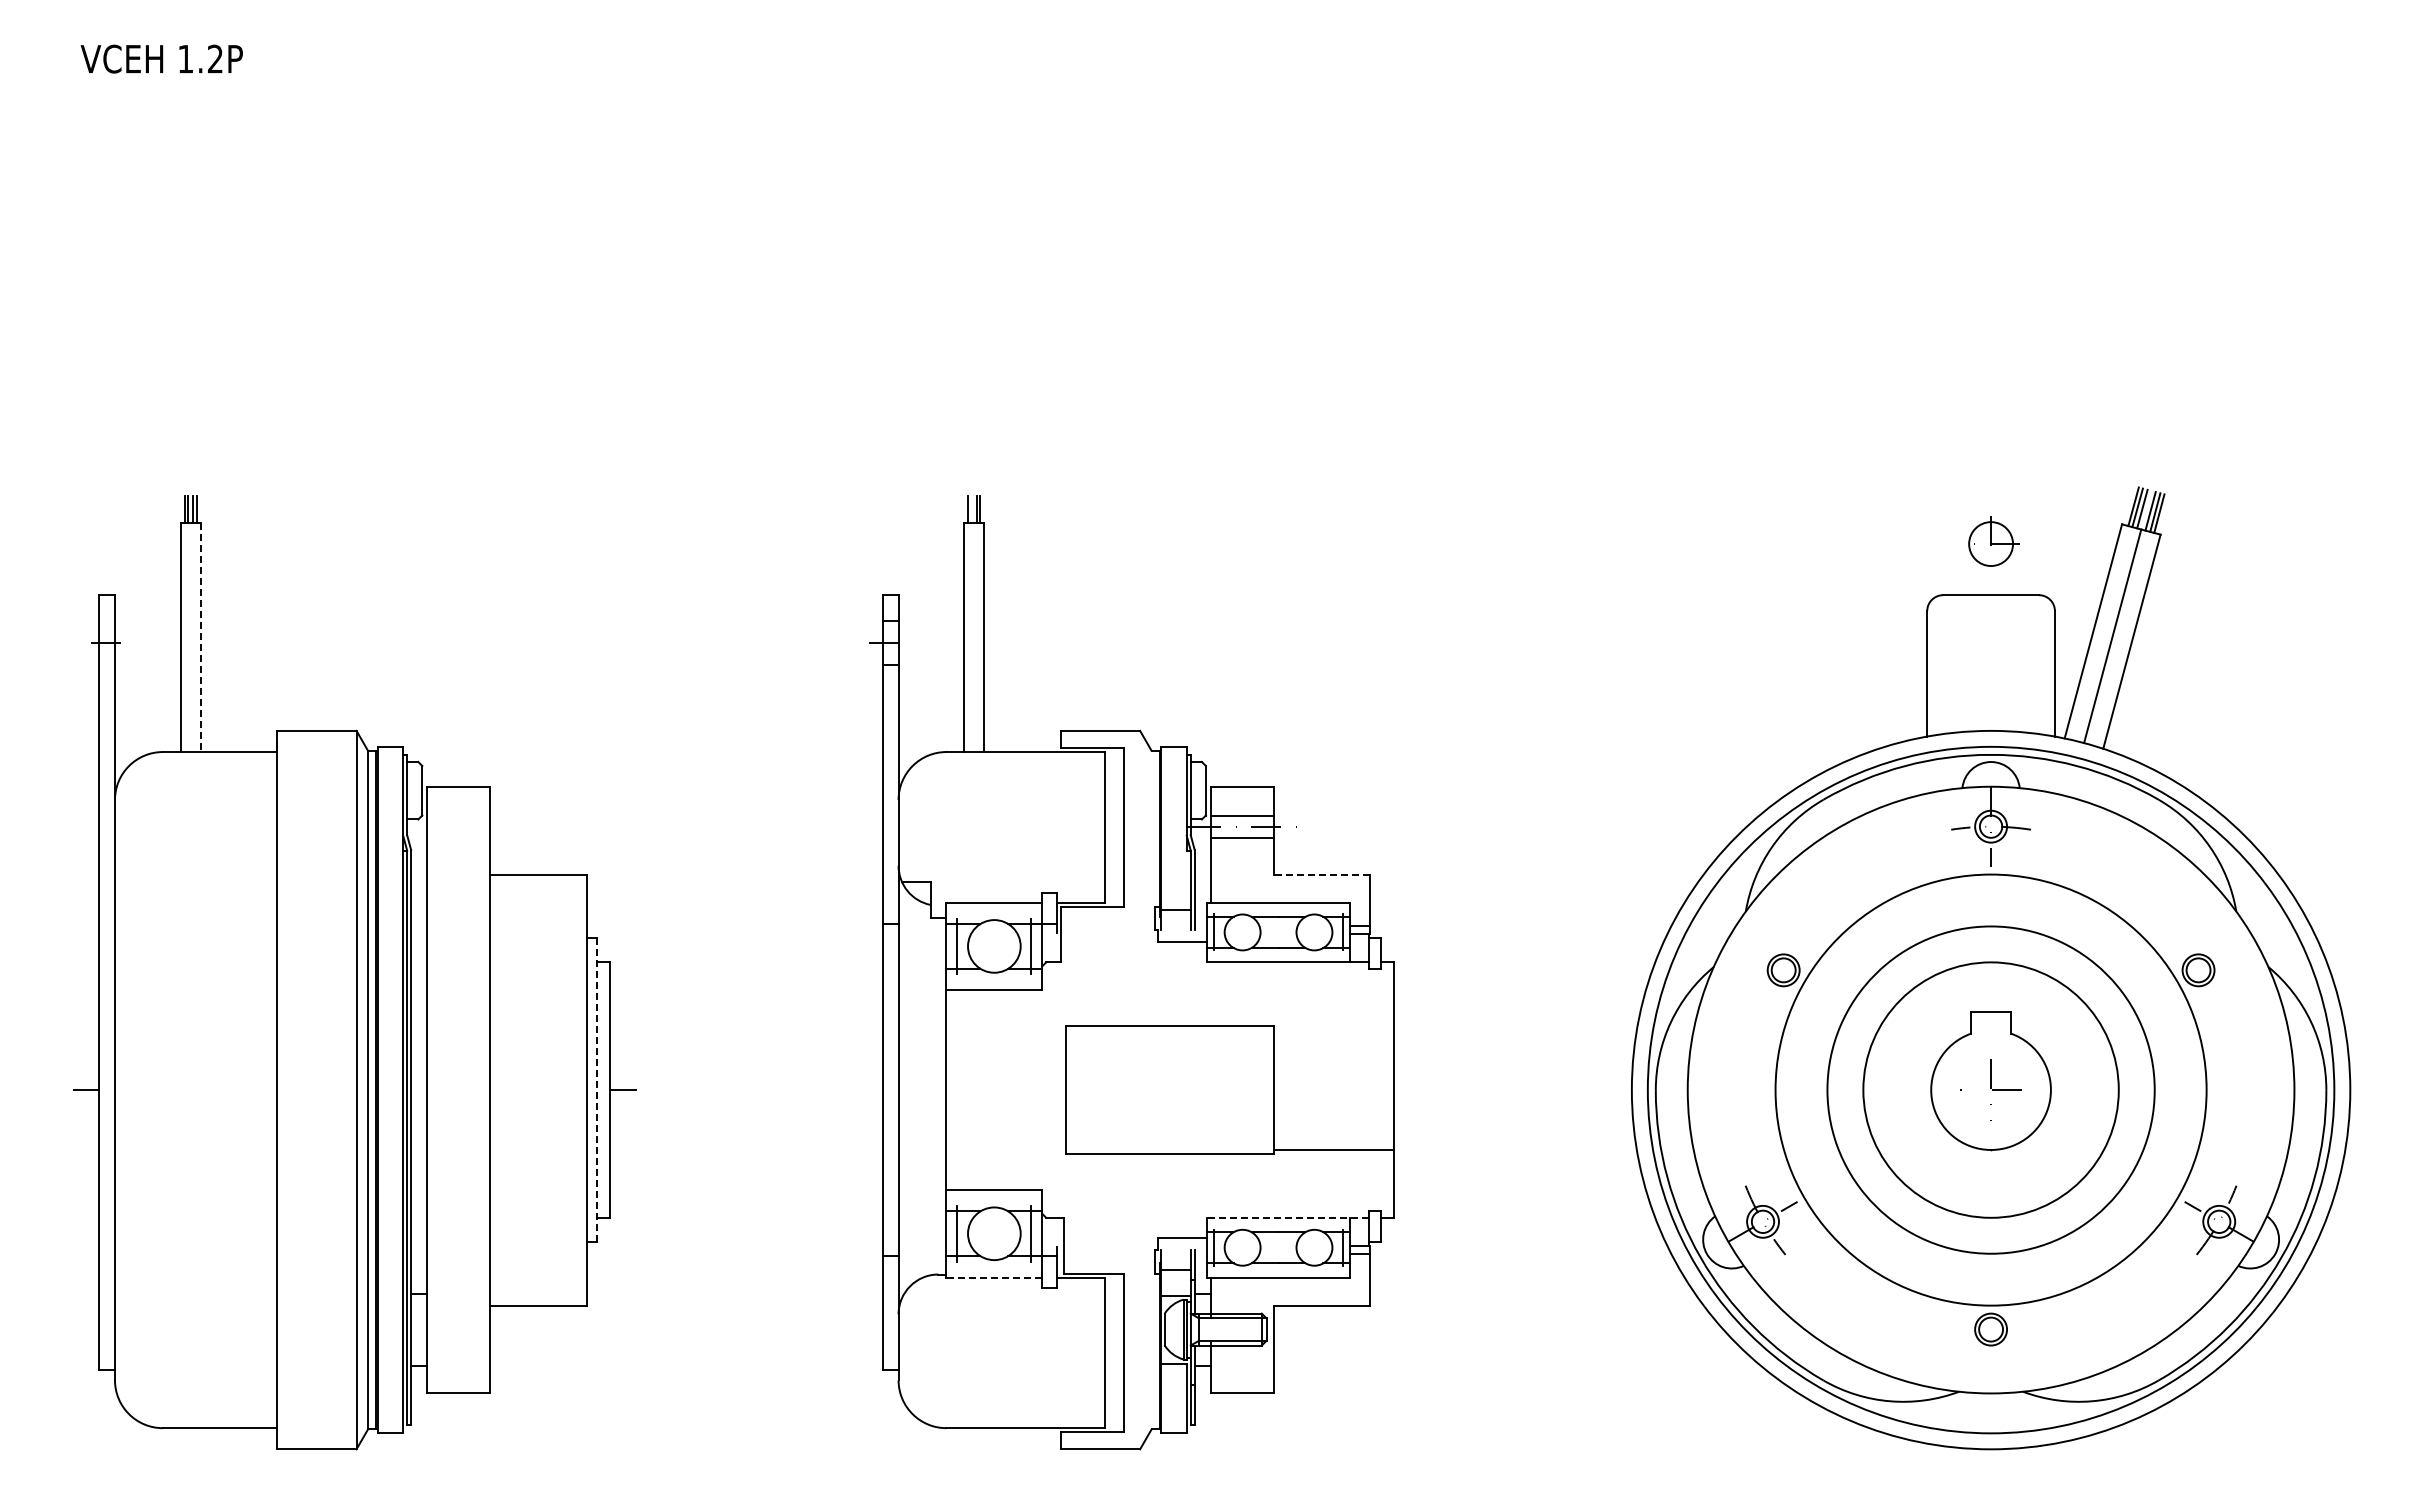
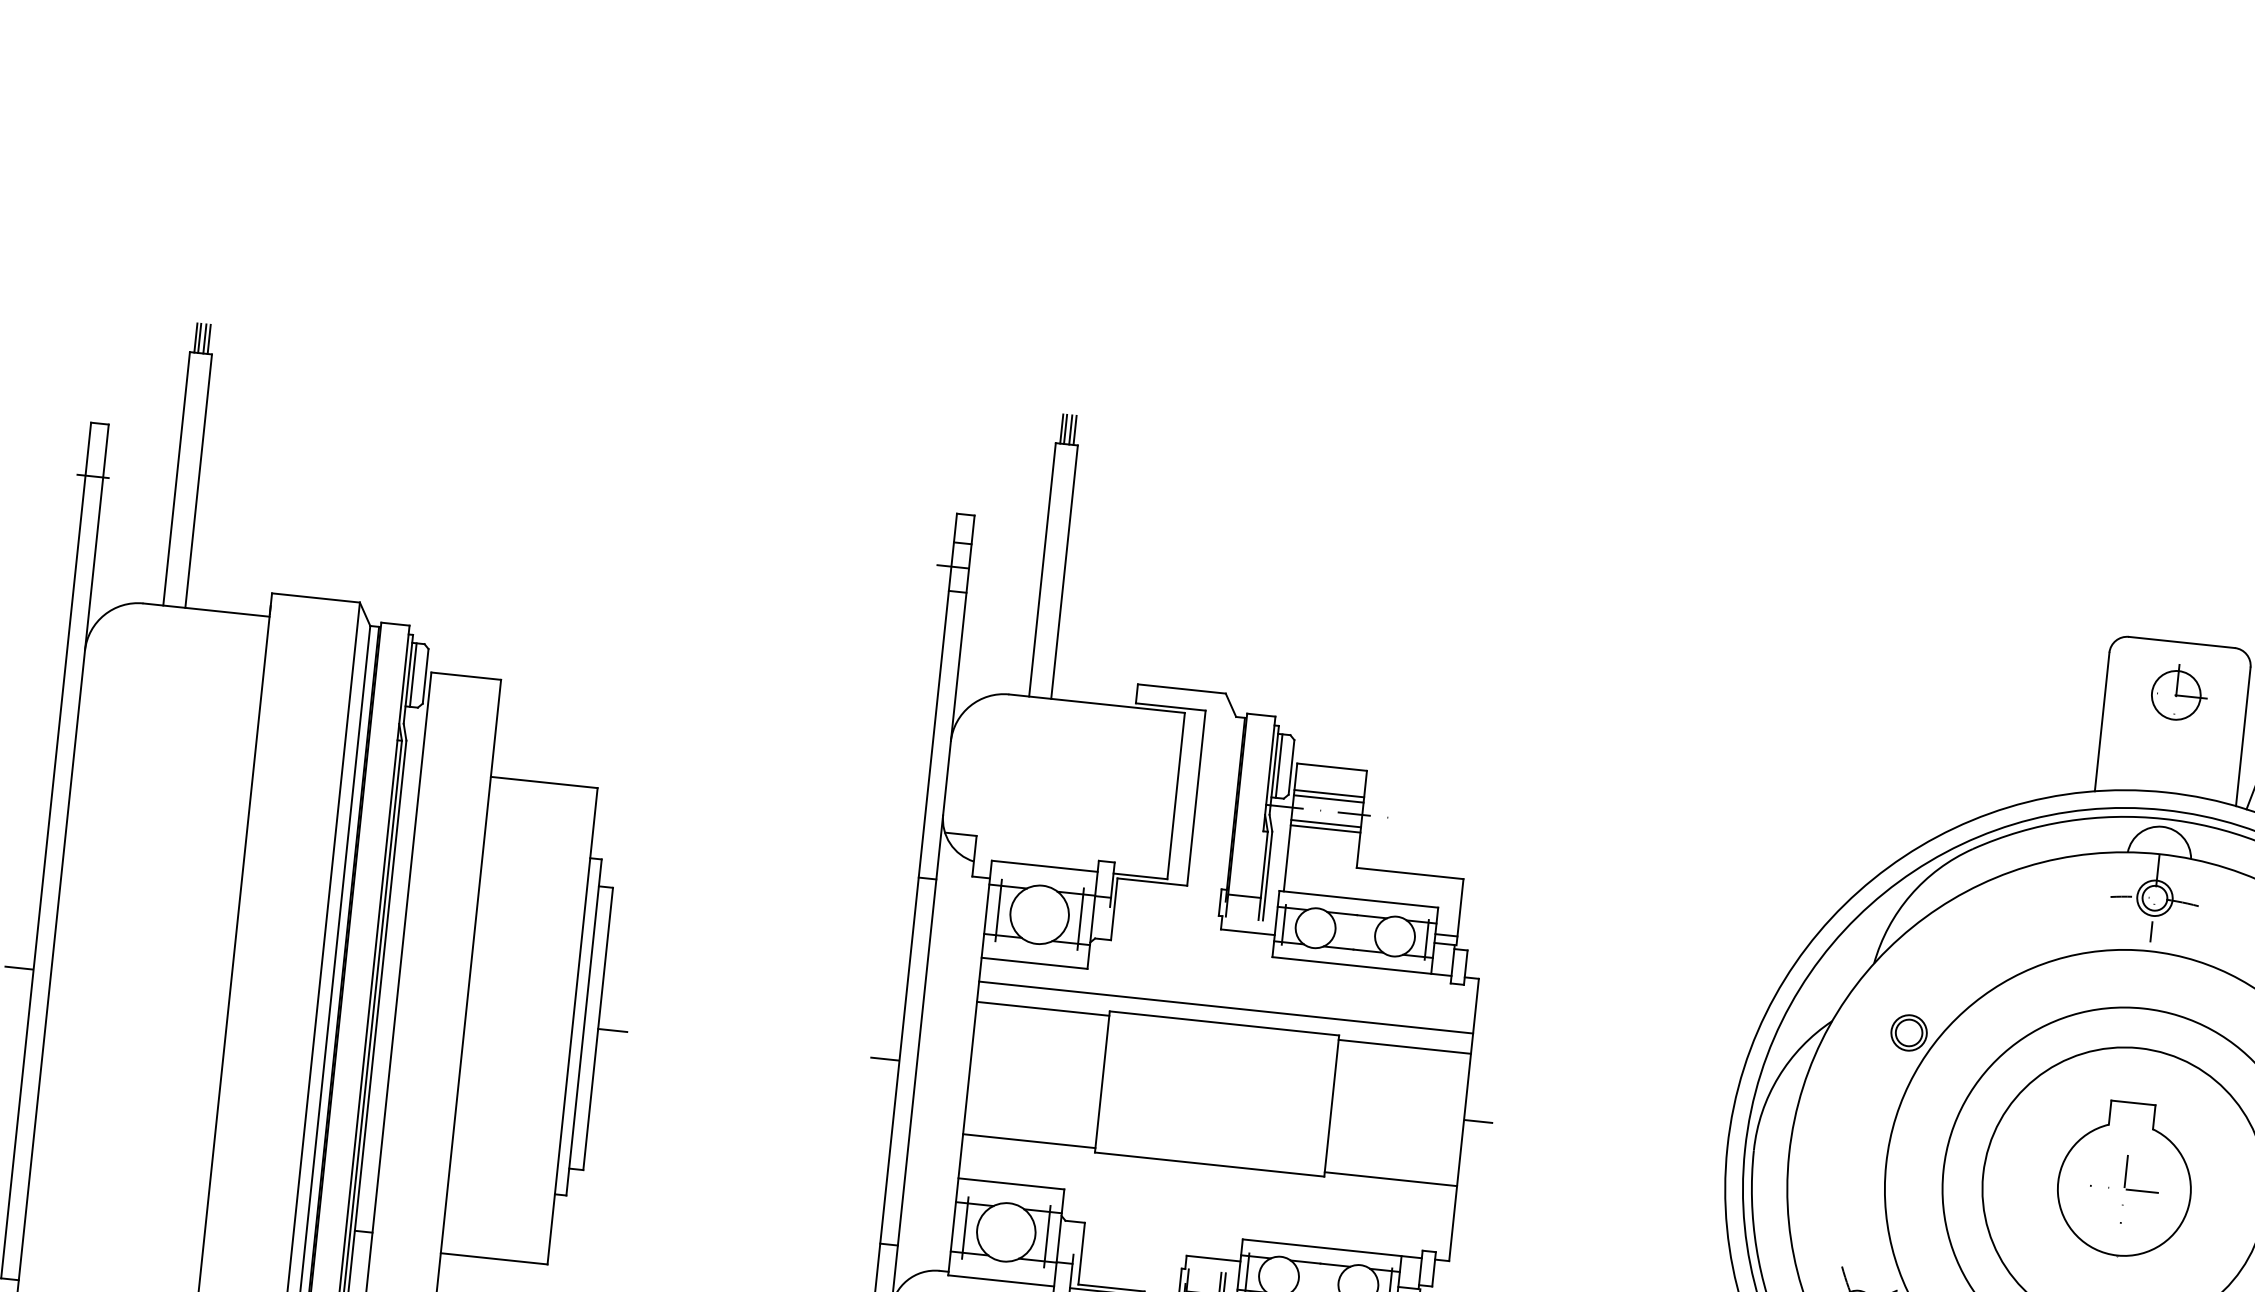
line: (971, 509) -> (1065, 429), added
part: (1993, 541) -> (2179, 692), moved
line: (200, 637) -> (198, 481), dashed -> solid
line: (411, 790) -> (413, 674), added
line: (1194, 790) -> (1278, 765), added
line: (1241, 810) -> (1328, 793), added
line: (1241, 842) -> (1324, 828), added
line: (1321, 874) -> (1409, 873), dashed -> solid
line: (1169, 1011) -> (1225, 1007), added
line: (1006, 1030) -> (1043, 1009), added
line: (1333, 1030) -> (1404, 1047), added
line: (597, 1090) -> (584, 1027), dashed -> solid
line: (869, 1090) -> (884, 1059), added
line: (1406, 1090) -> (1478, 1121), added
line: (1006, 1149) -> (1029, 1140), added
line: (1287, 1217) -> (1332, 1248), dashed -> solid
line: (994, 1277) -> (1001, 1280), dashed -> solid

